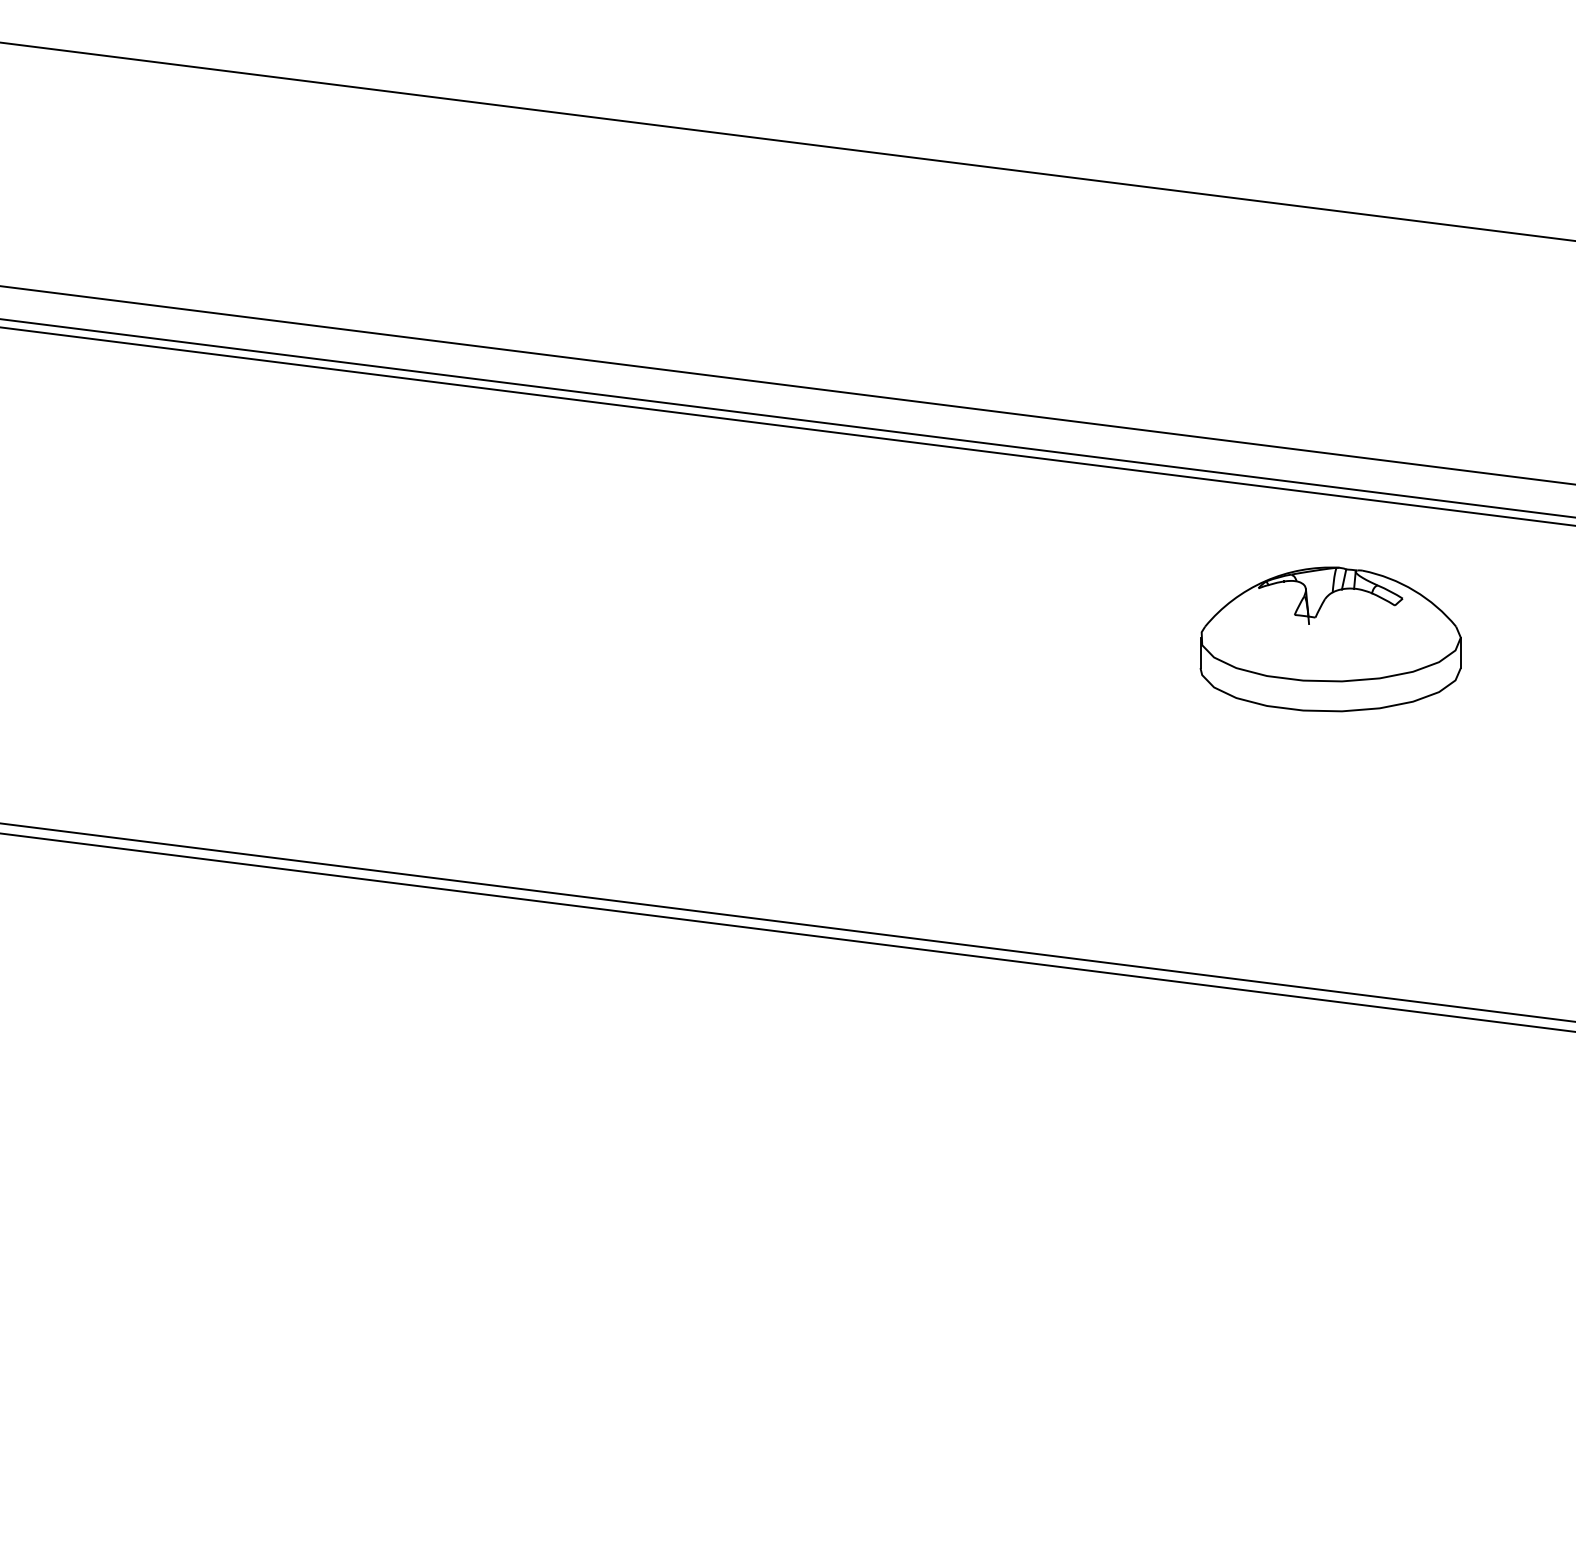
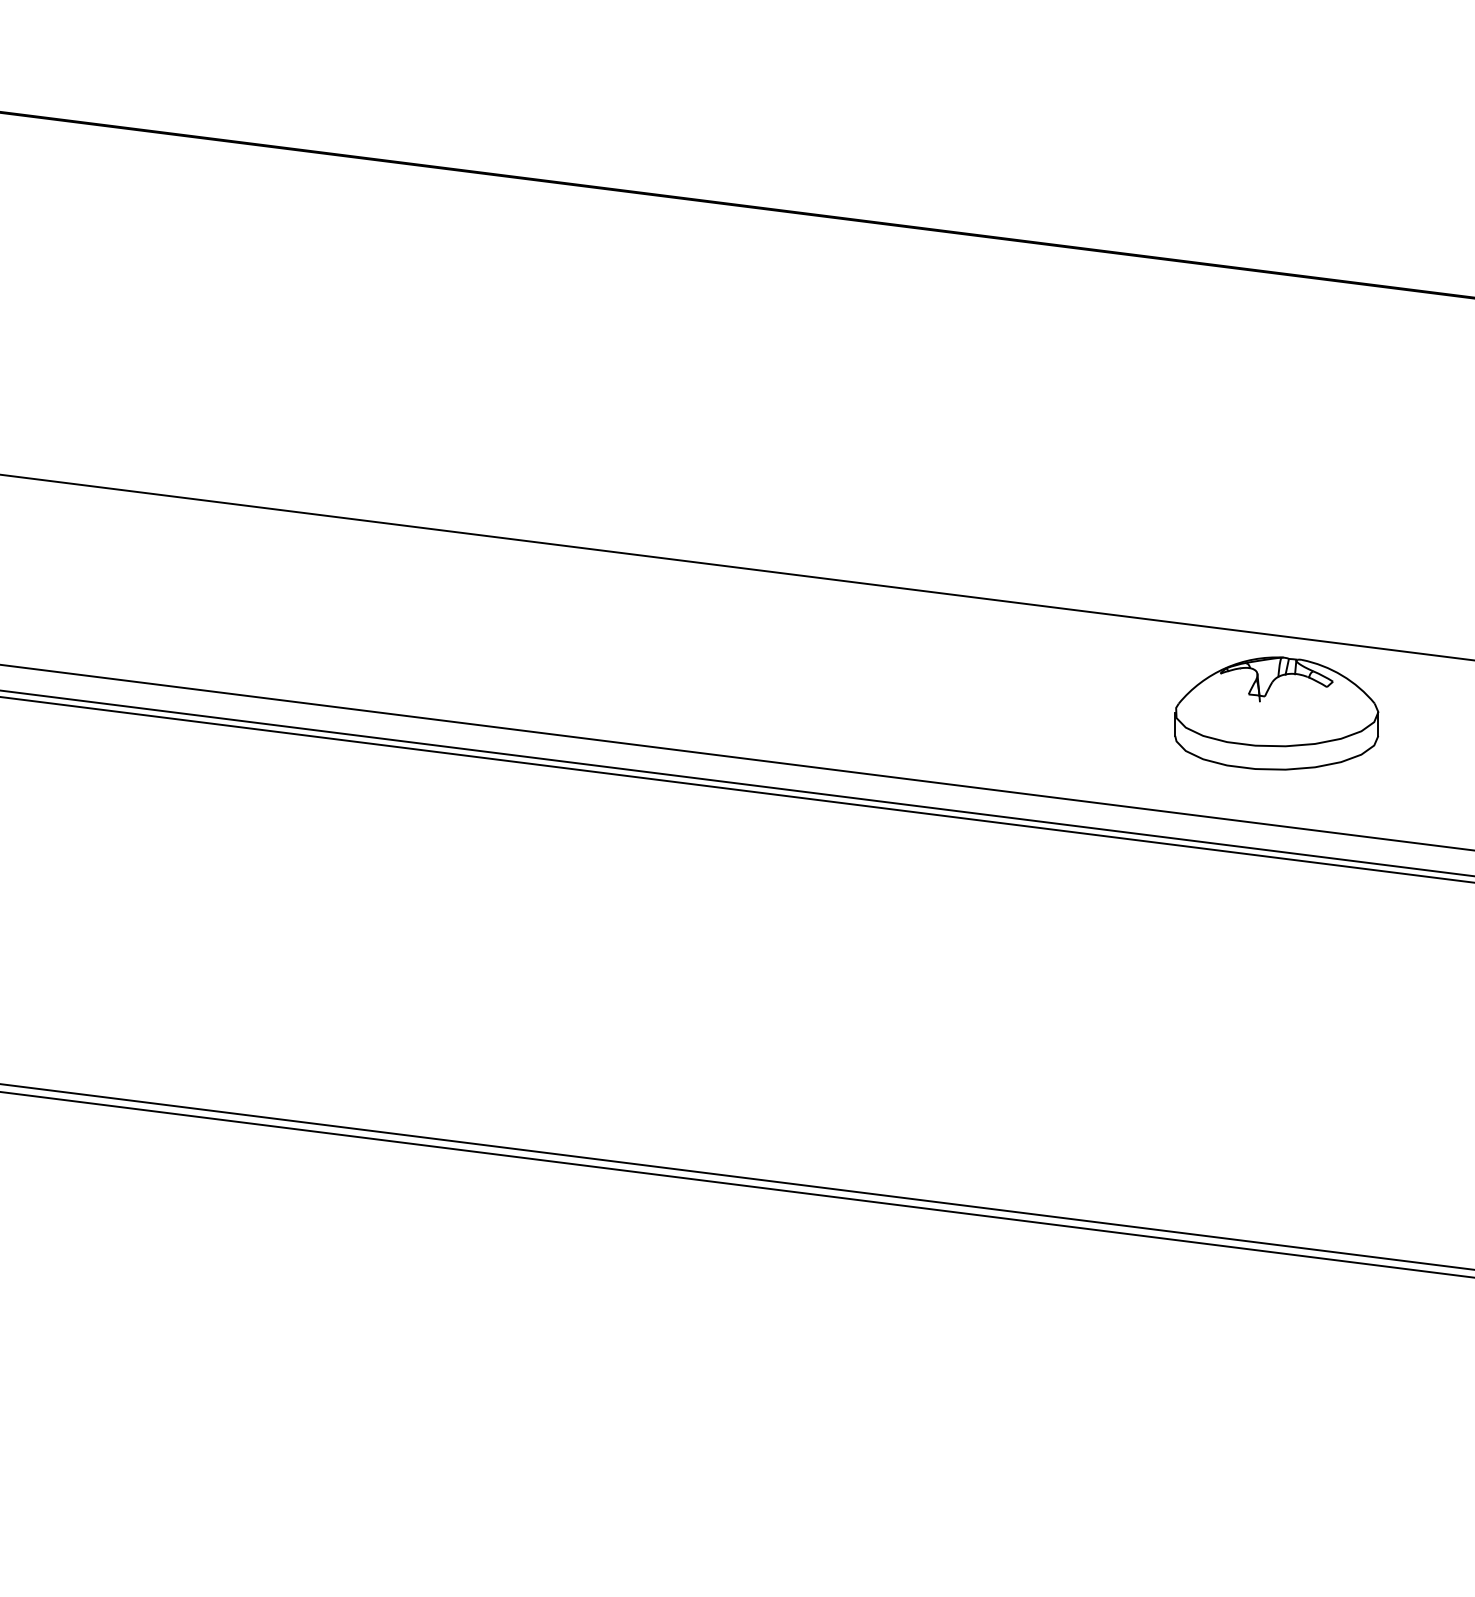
part: (1330, 639) -> (1276, 713), moved

